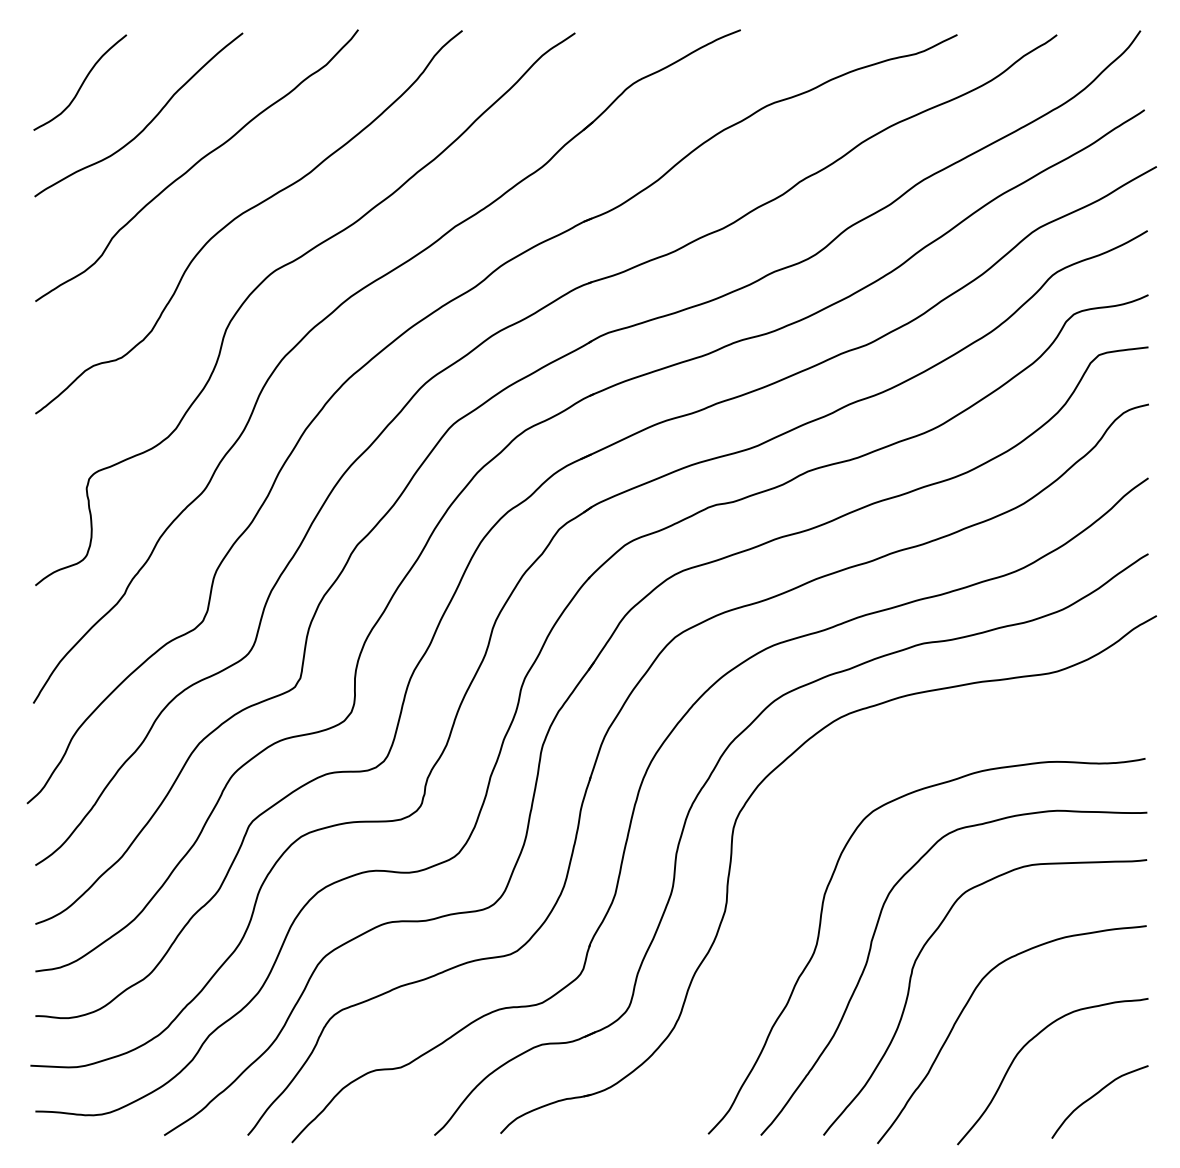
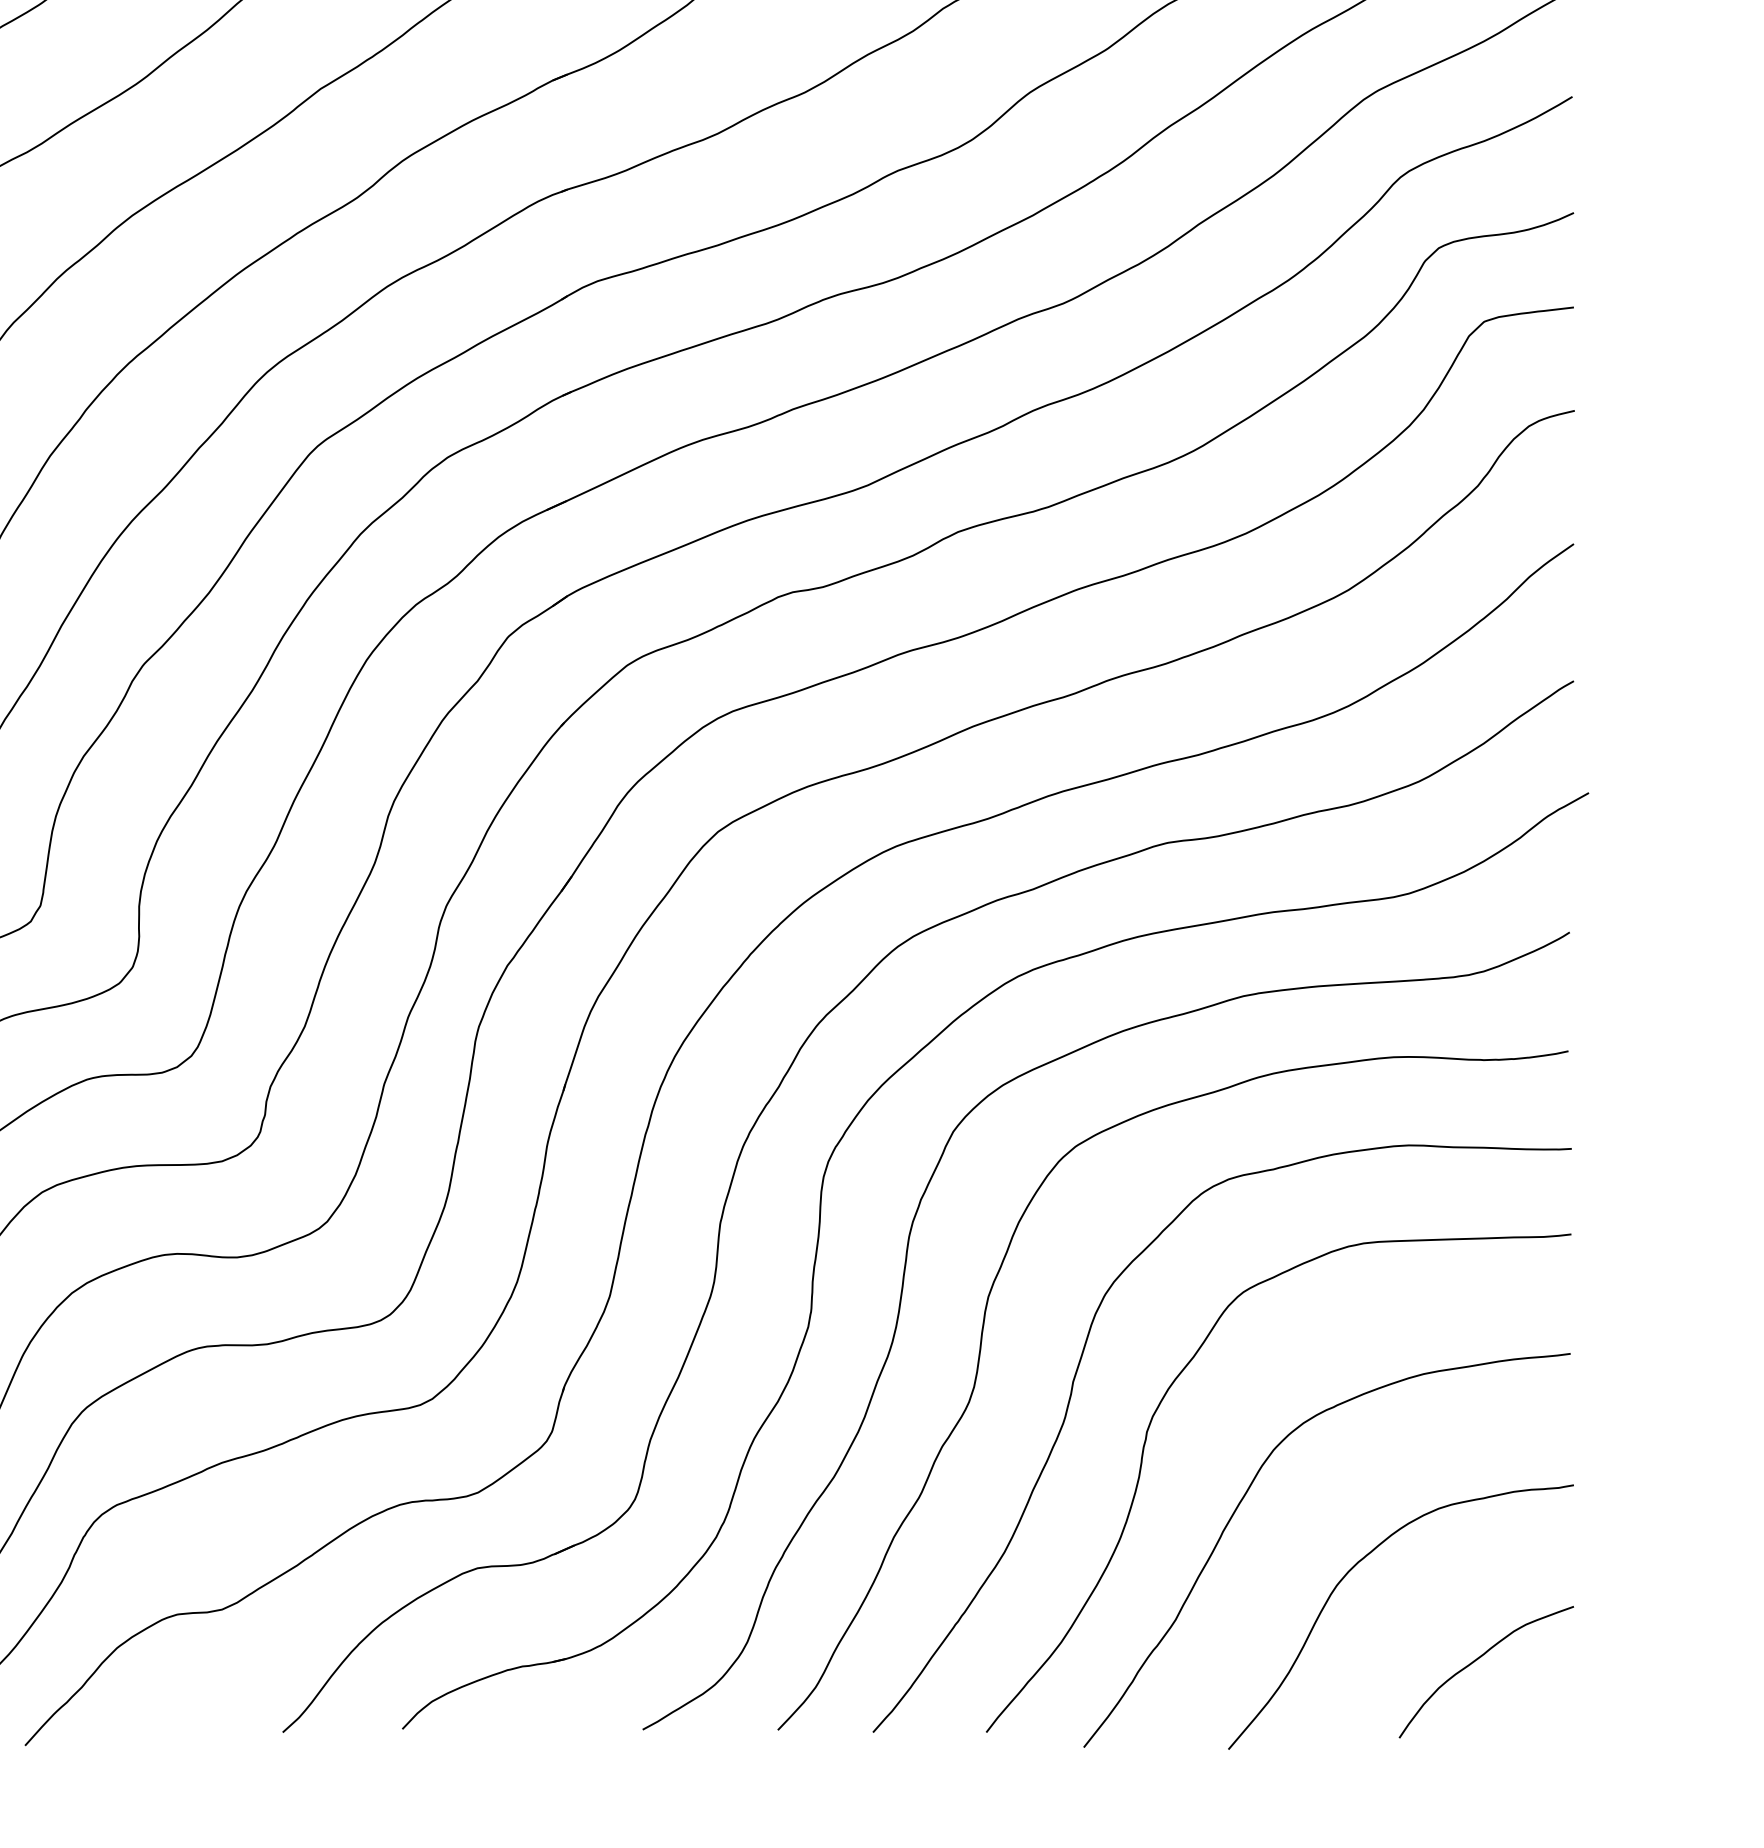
curve: (777, 895) -> (903, 1298), added

